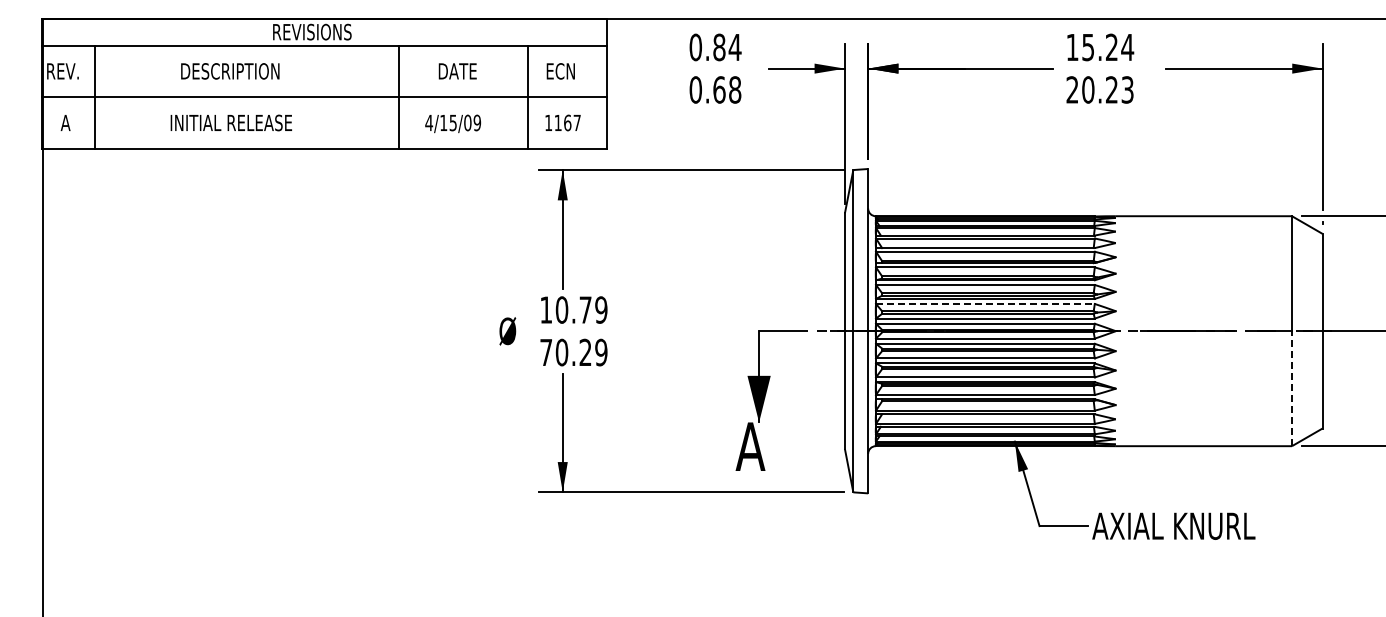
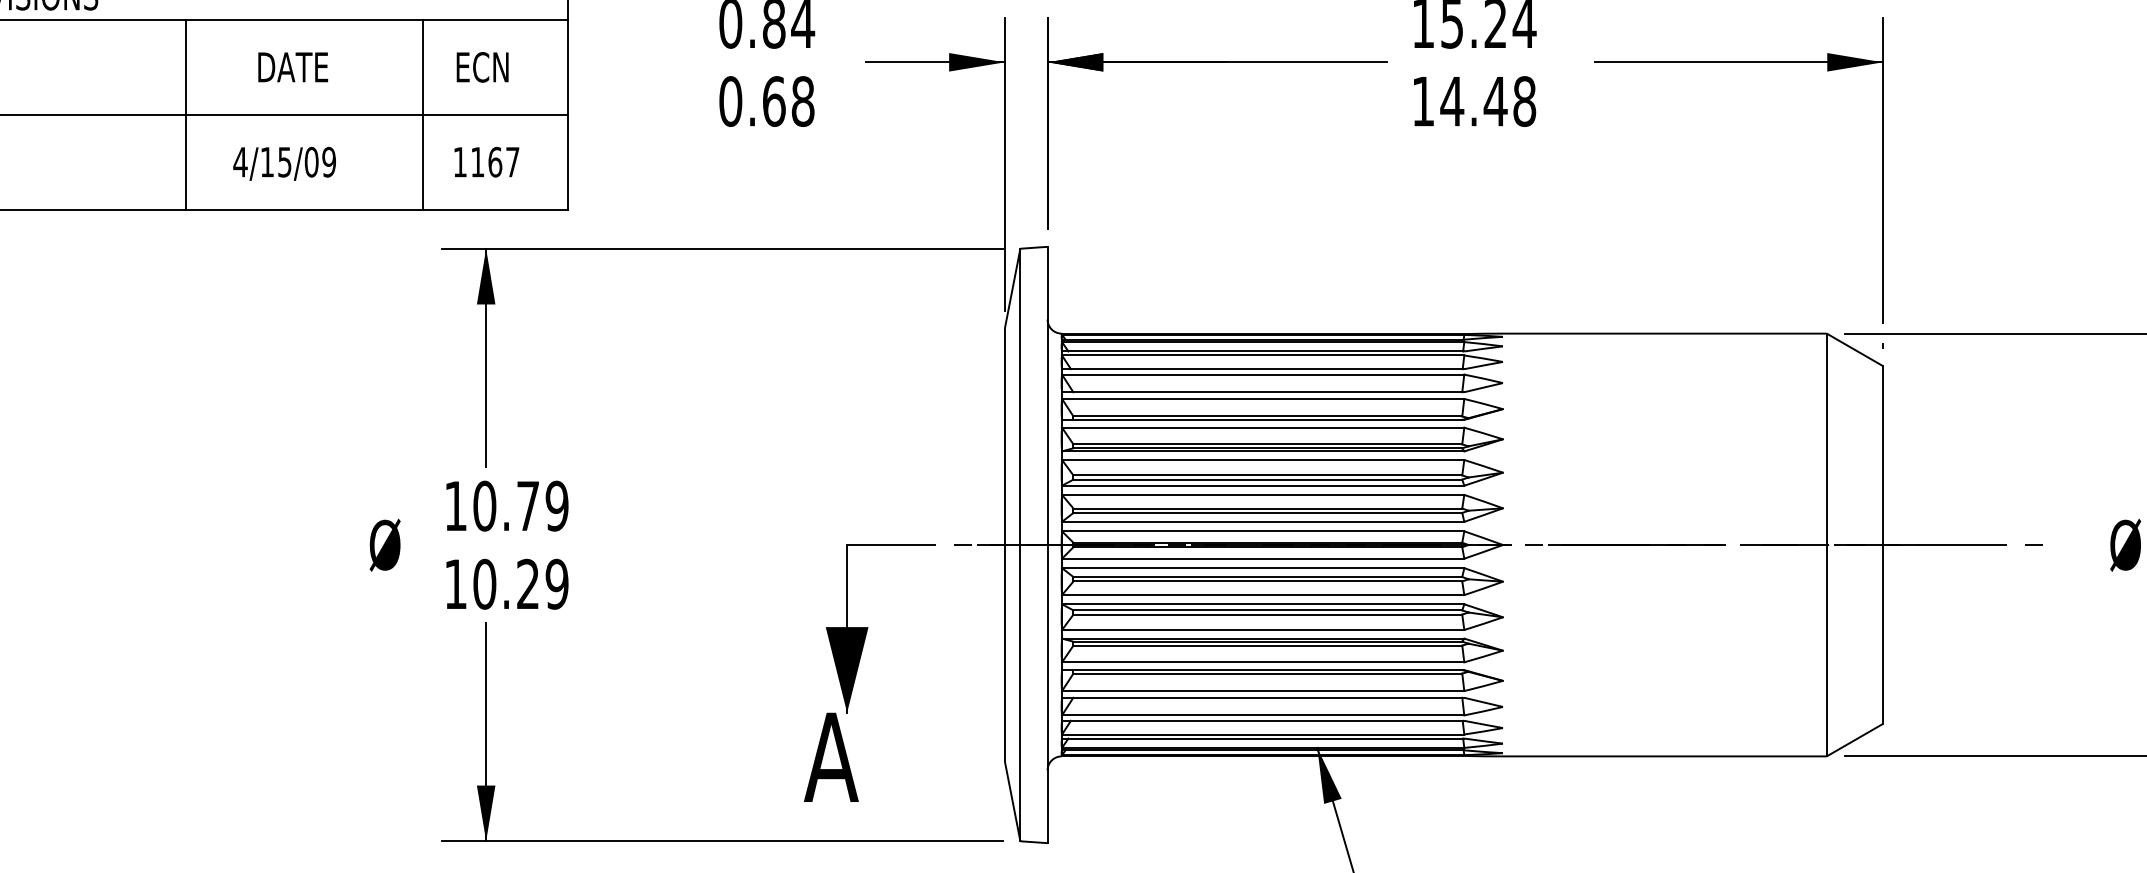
text: (1099, 89) -> (1472, 100), 20.23 -> 14.48
line: (985, 303) -> (1263, 494), dashed -> solid
text: (545, 352) -> (454, 584), 70.29 -> 10.29
line: (1291, 388) -> (1825, 650), dashed -> solid

